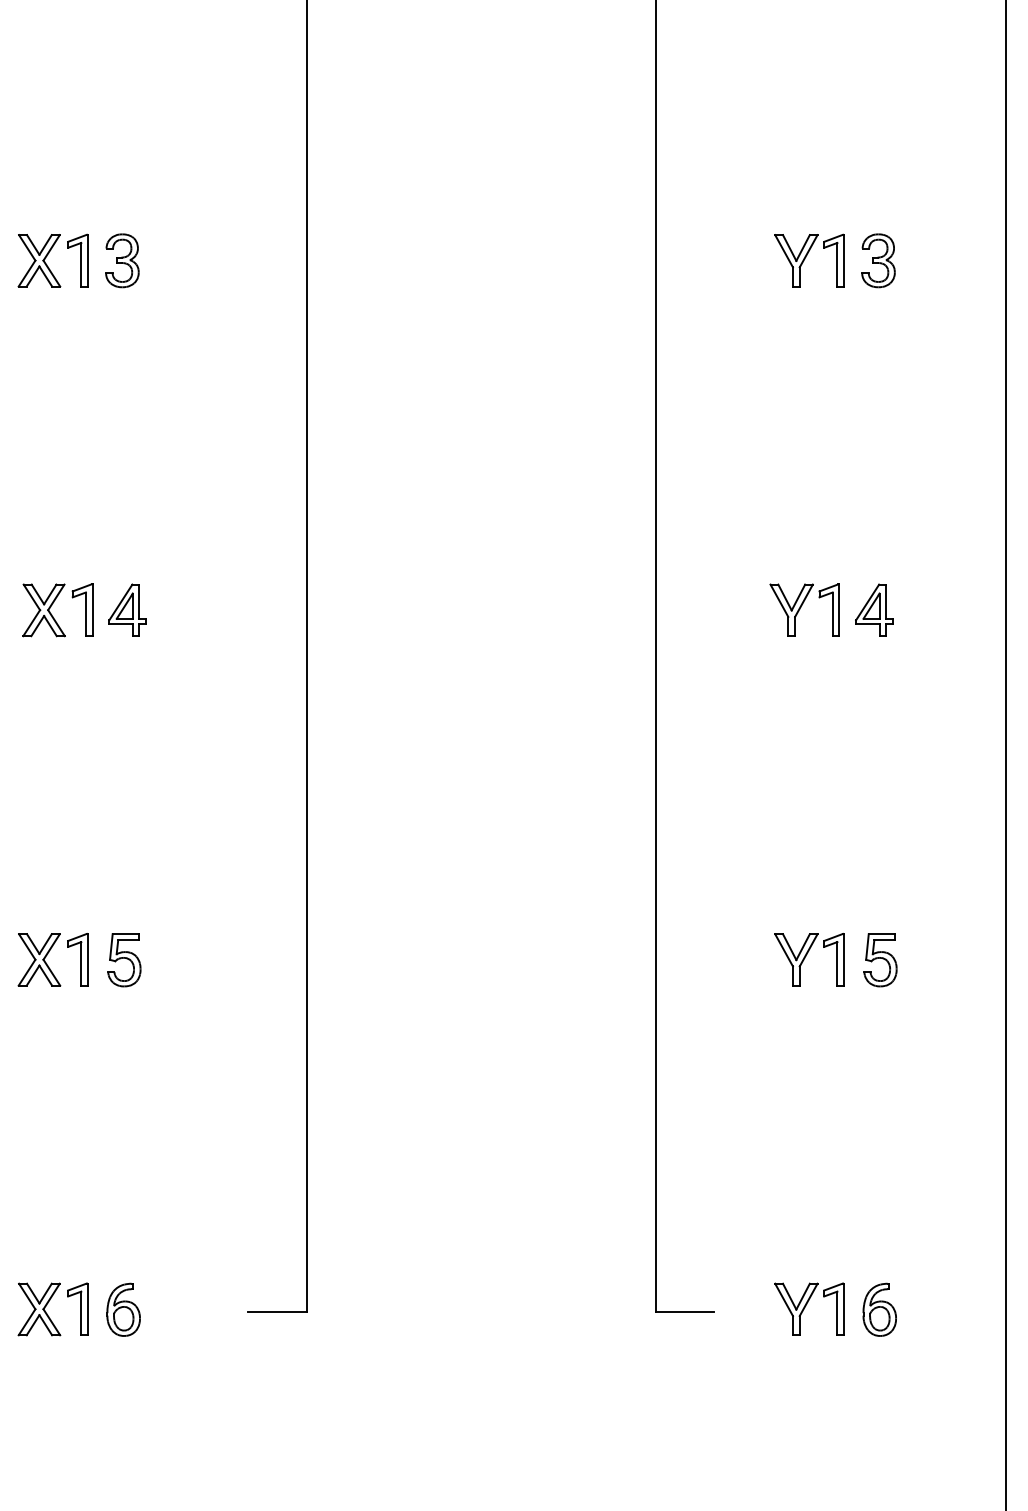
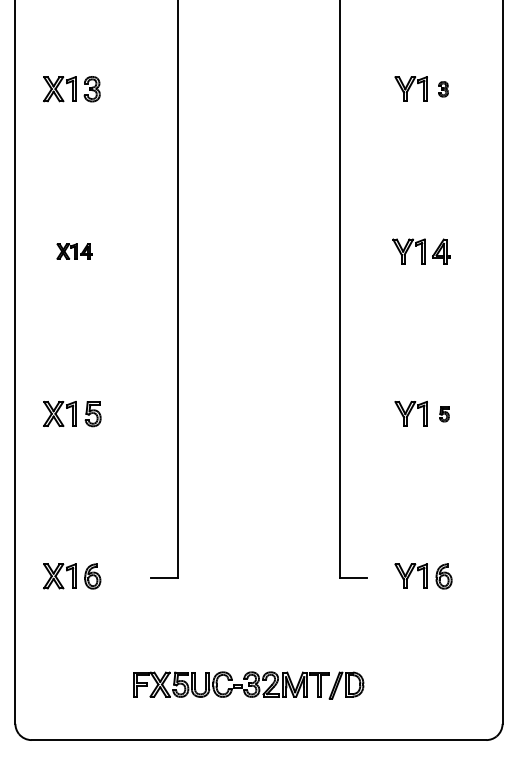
part: (878, 261) -> (443, 89), size x0.6
part: (84, 610) -> (74, 251), size x0.6
part: (880, 961) -> (444, 414), size x0.6

